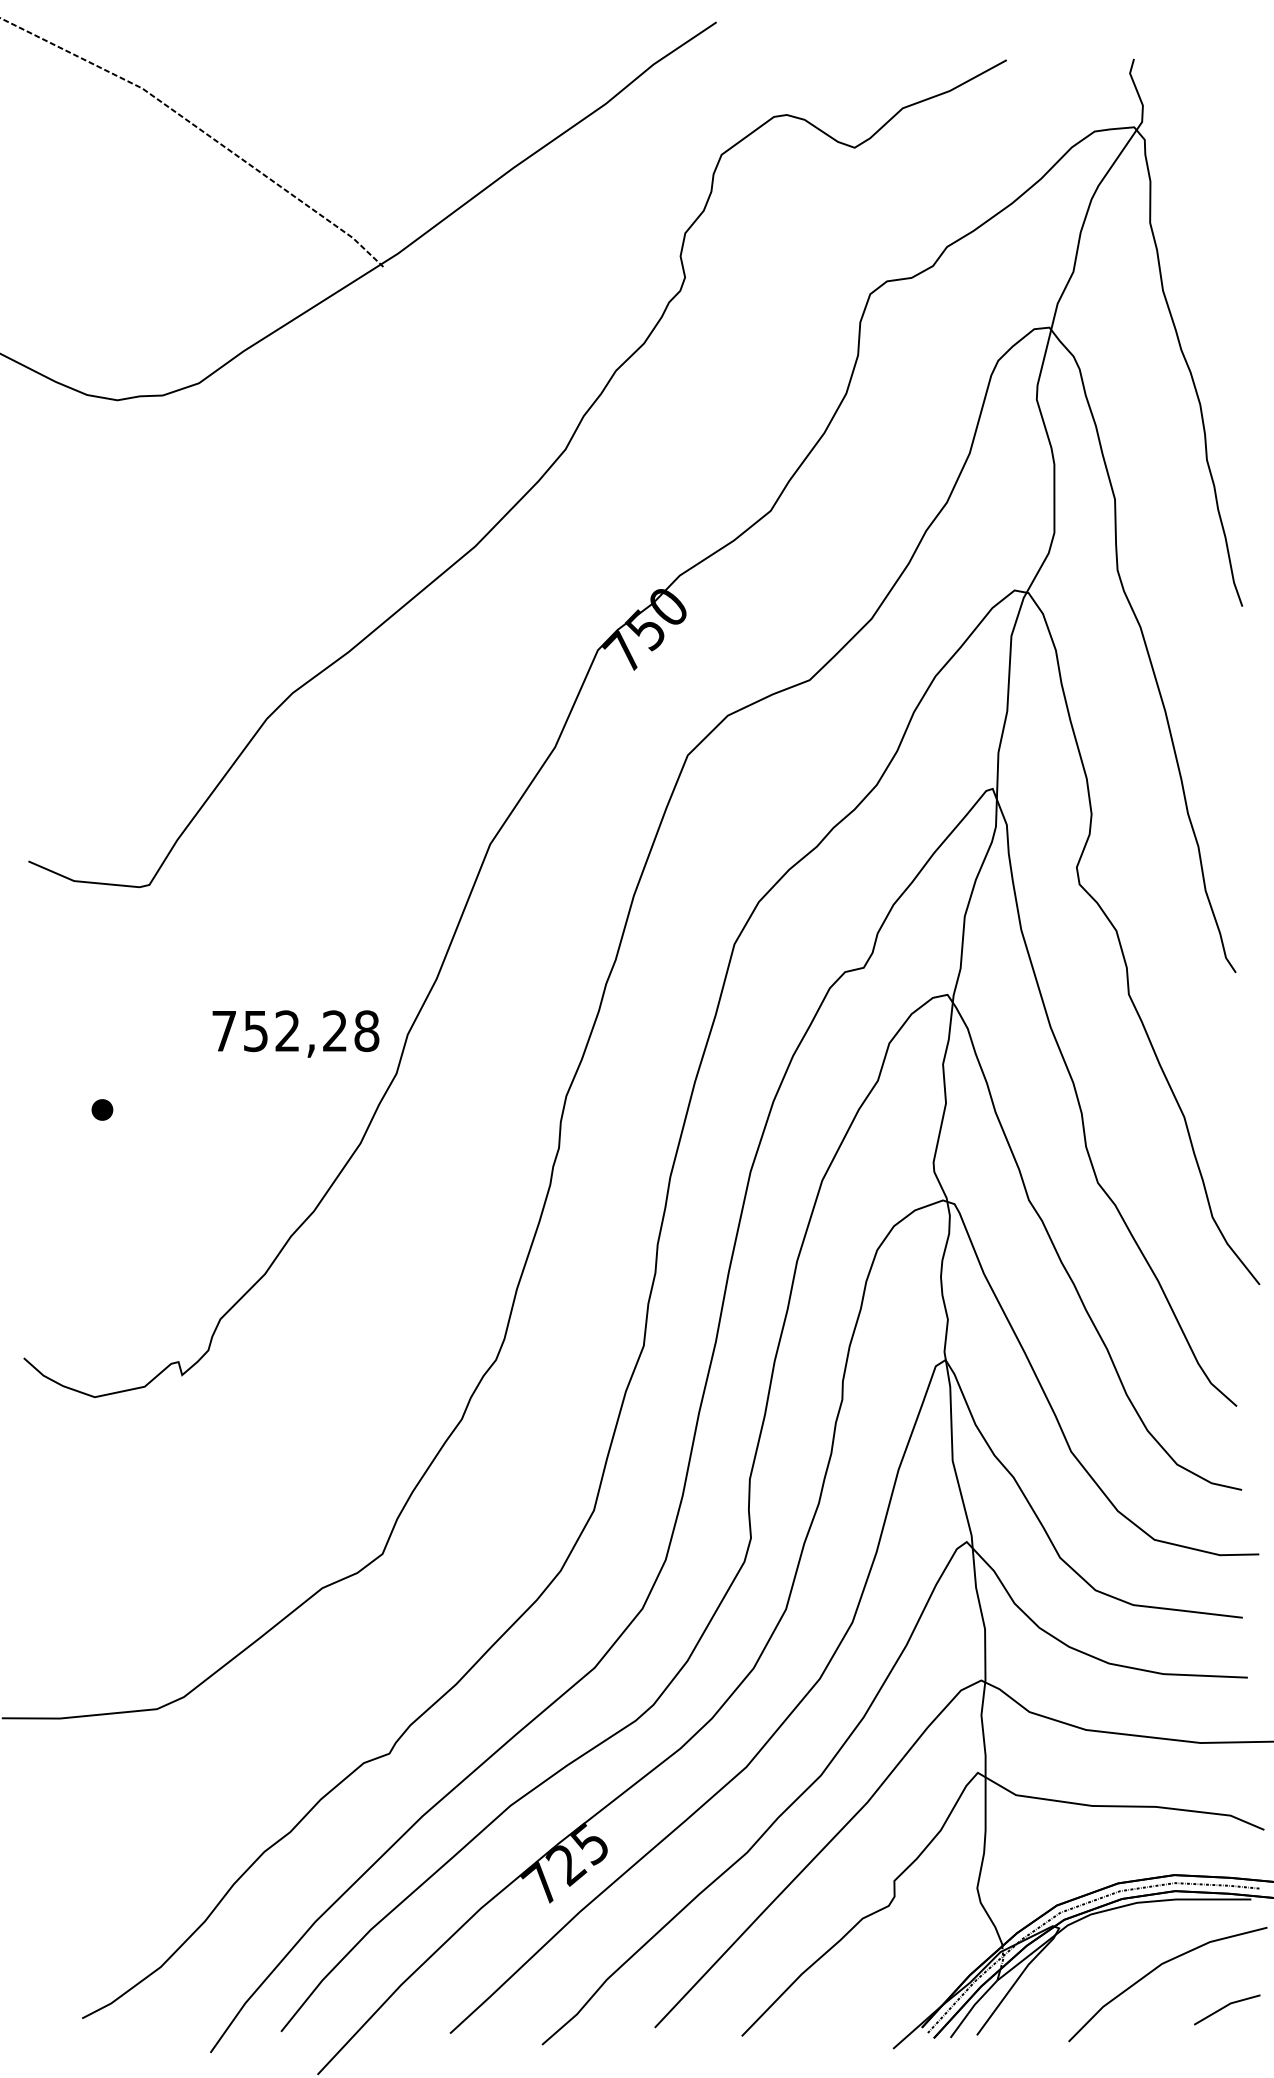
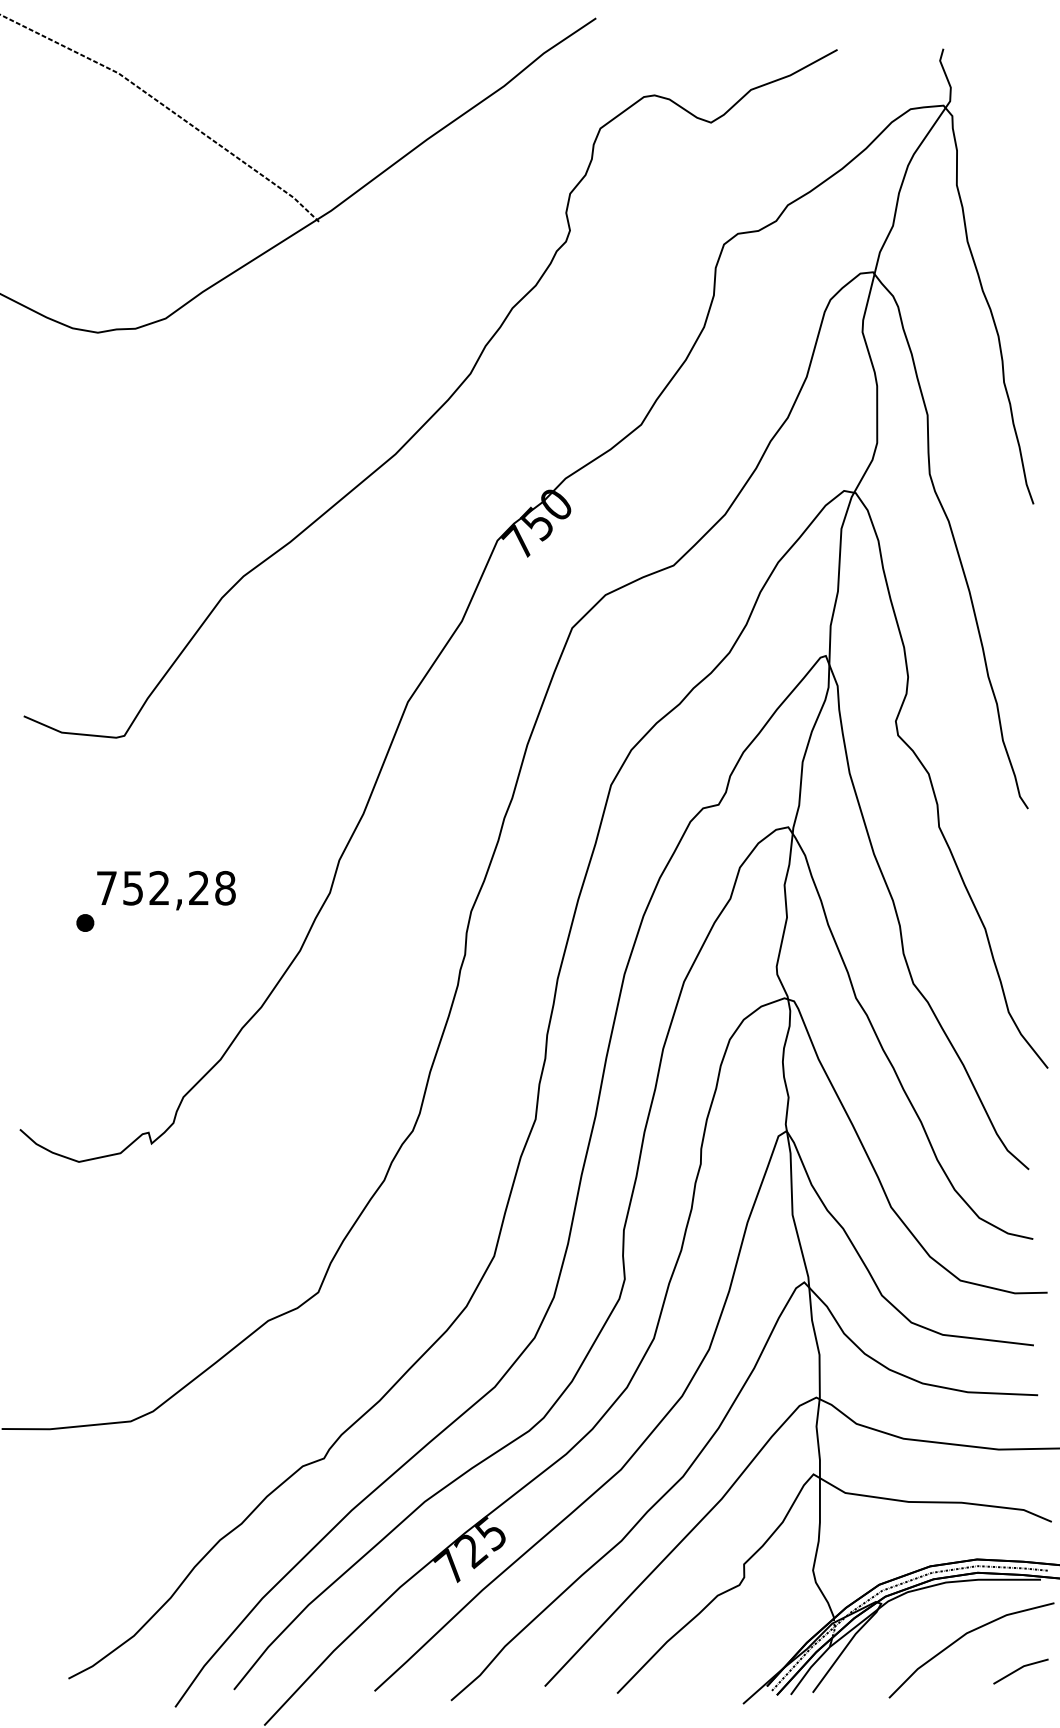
text: (295, 1033) -> (166, 890), moved

